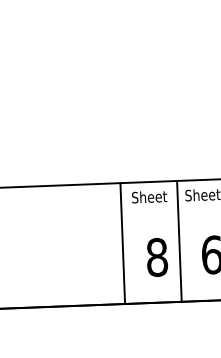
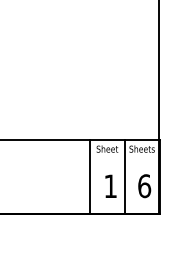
text: (156, 257) -> (110, 186), 8 -> 1

